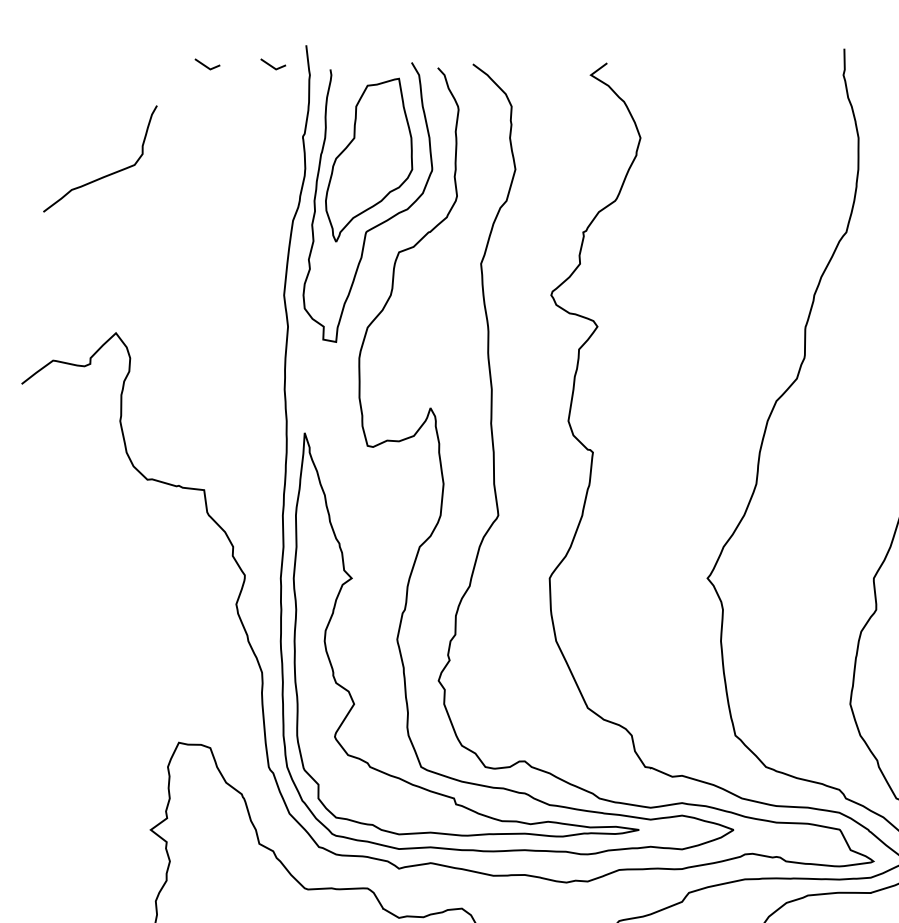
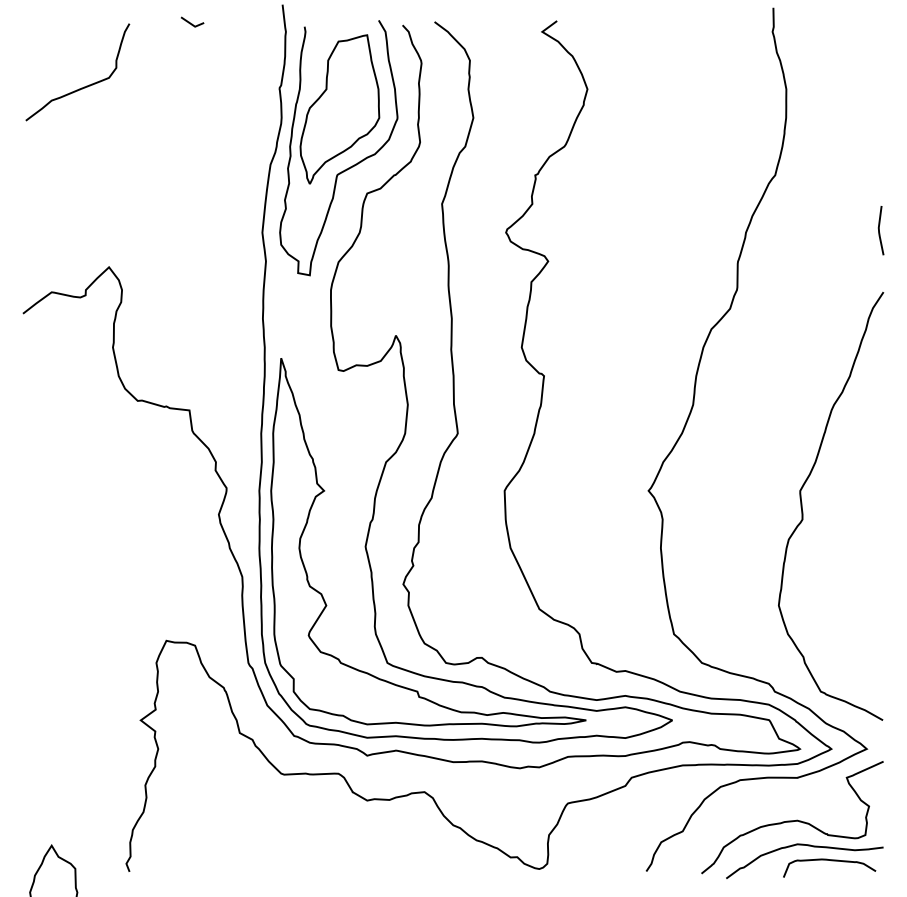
line: (273, 65) -> (252, 23), removed
curve: (104, 175) -> (81, 87), moved

